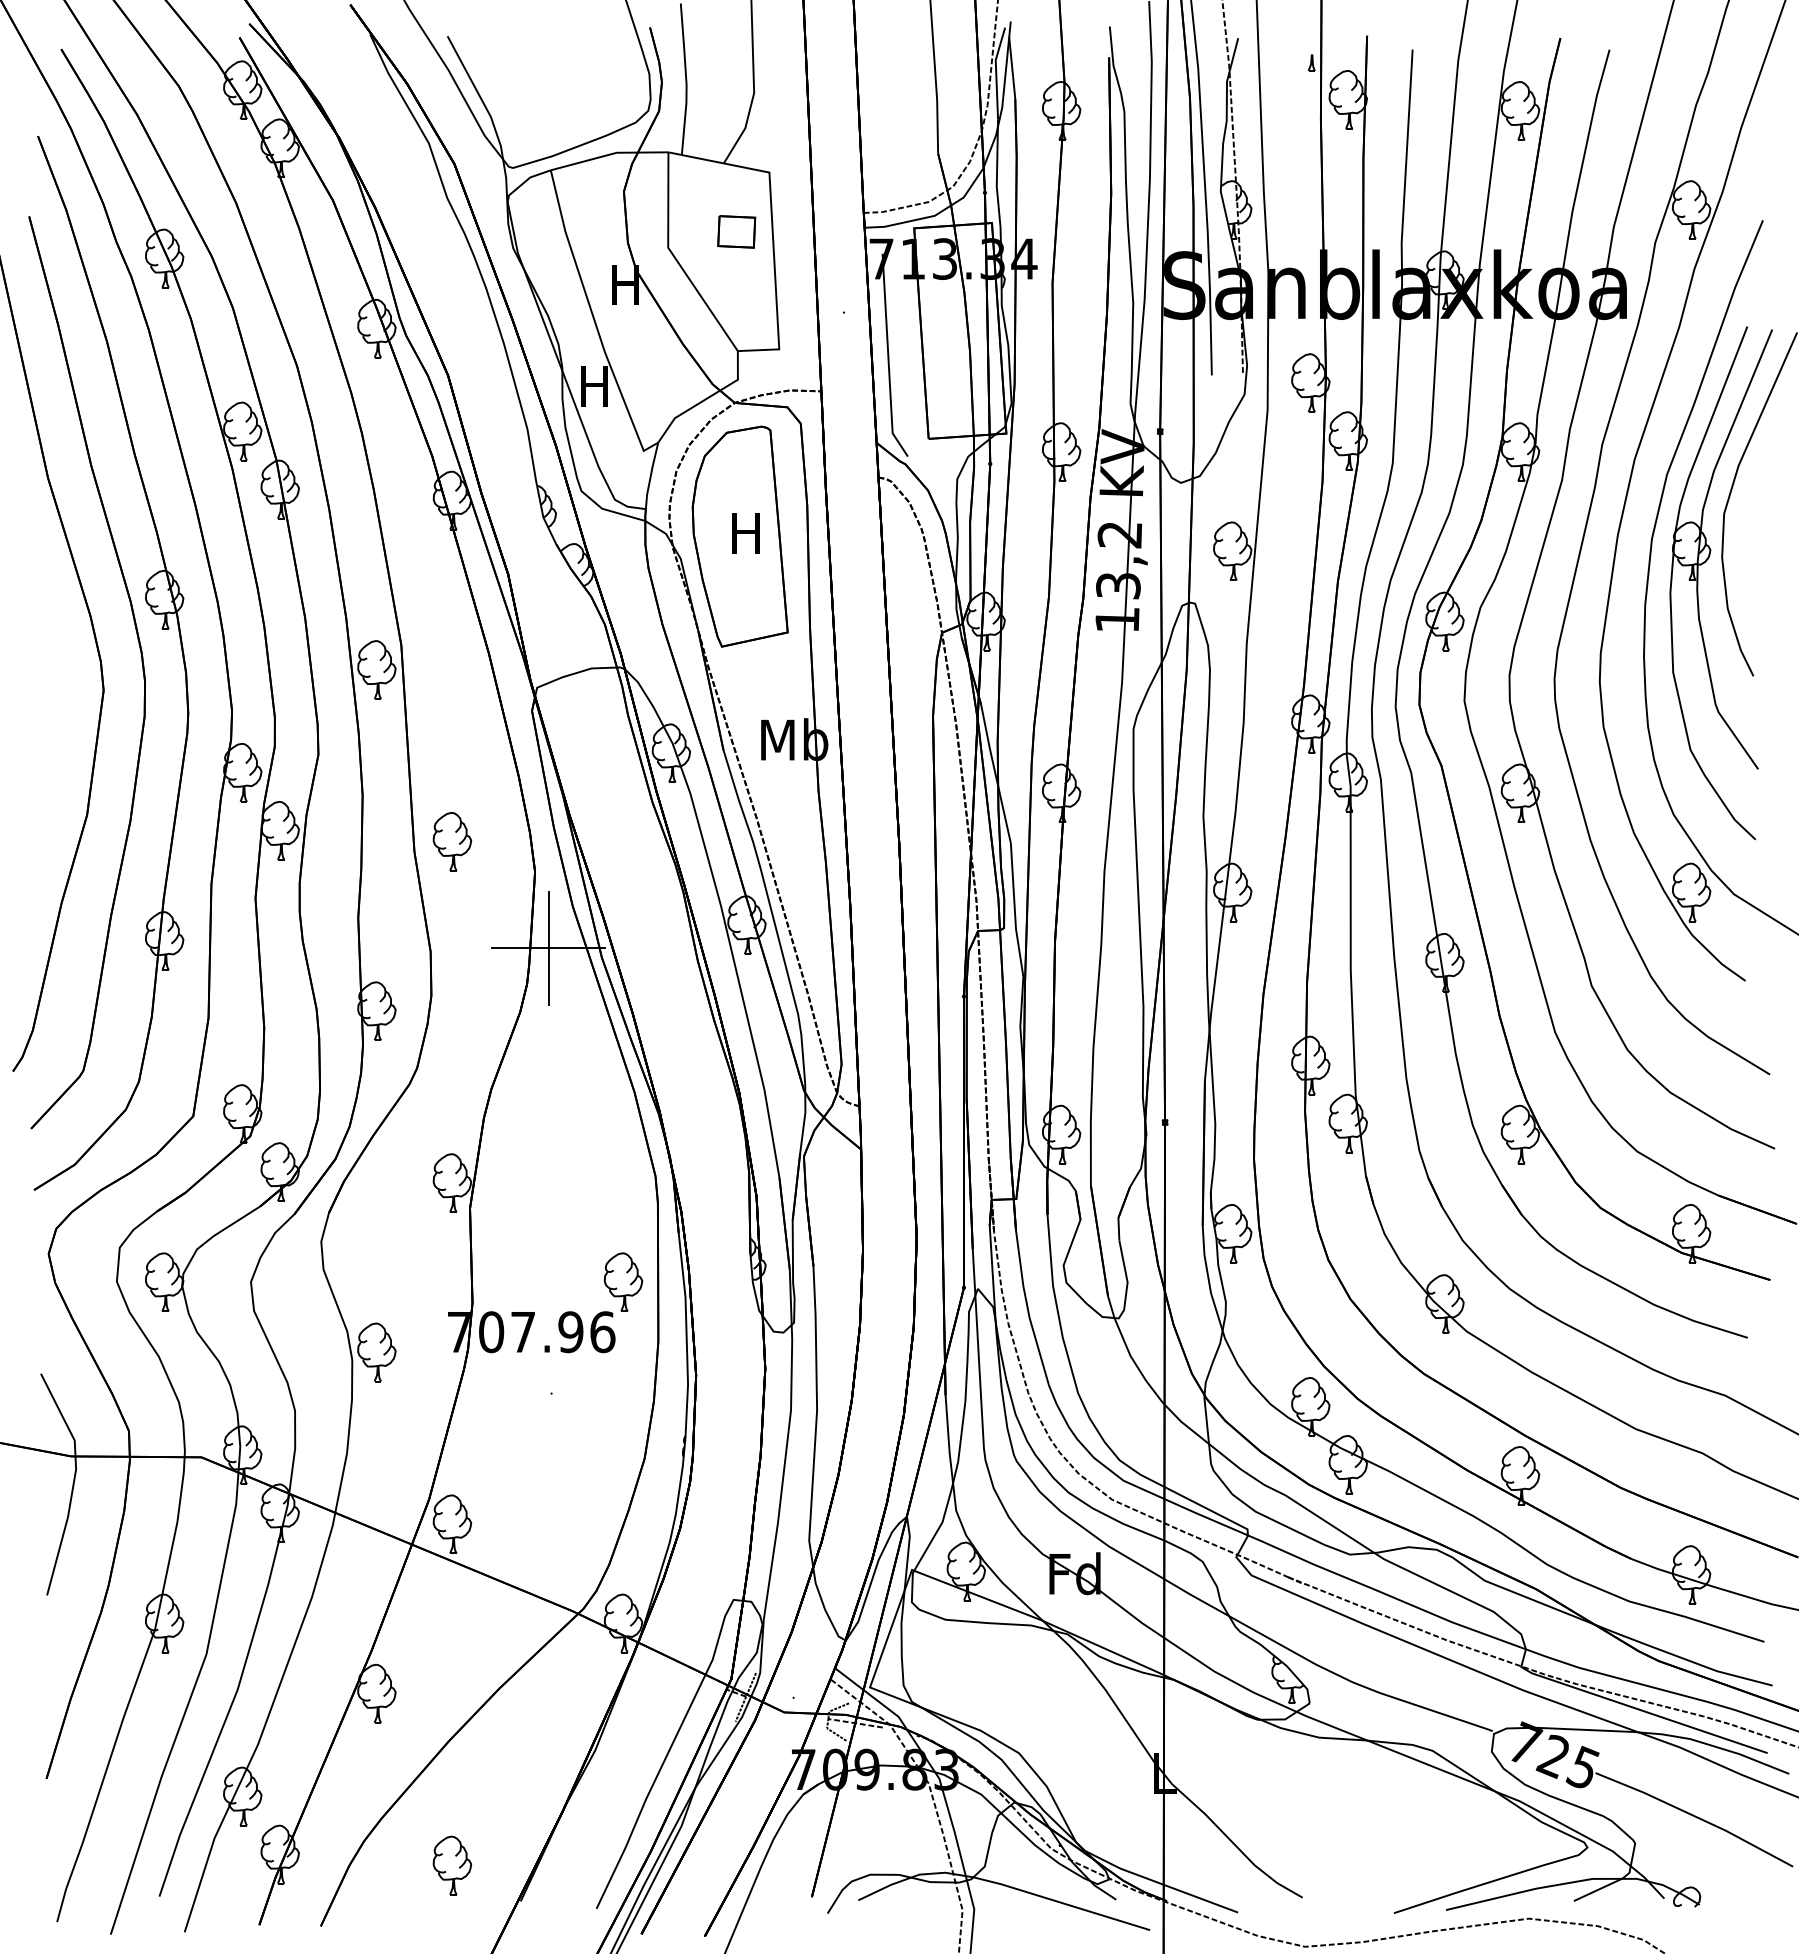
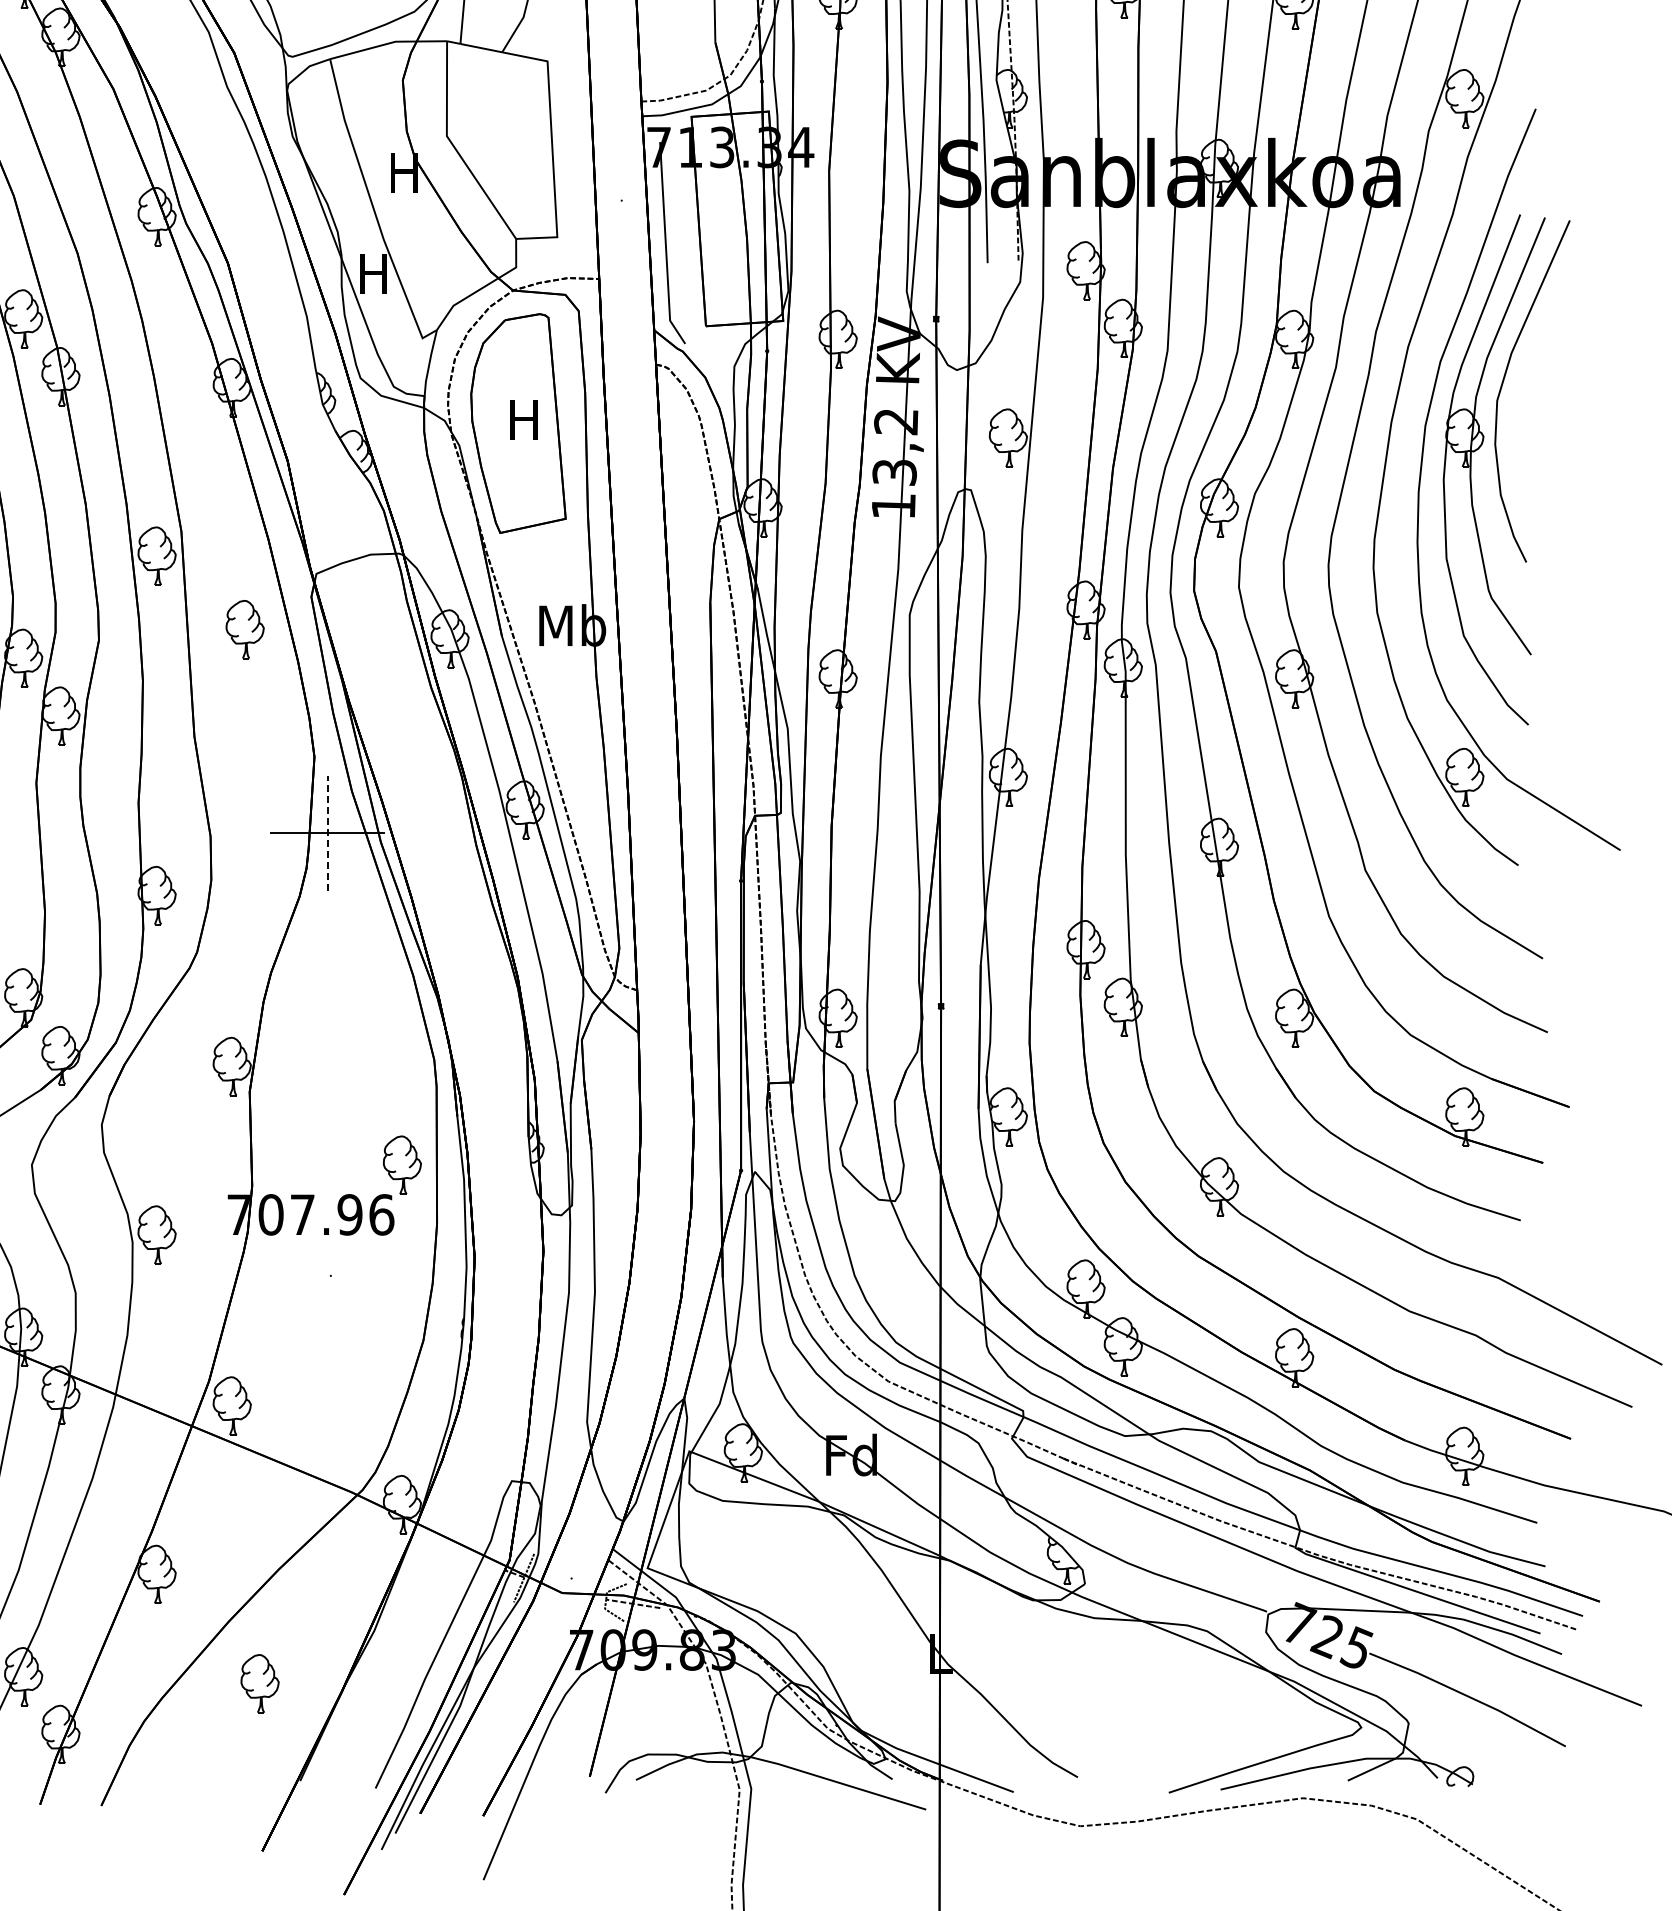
part: (736, 231) -> (514, 120), removed
part: (452, 841) -> (245, 629), moved
line: (548, 948) -> (327, 833), solid -> dashed
part: (452, 1865) -> (260, 1683), moved

